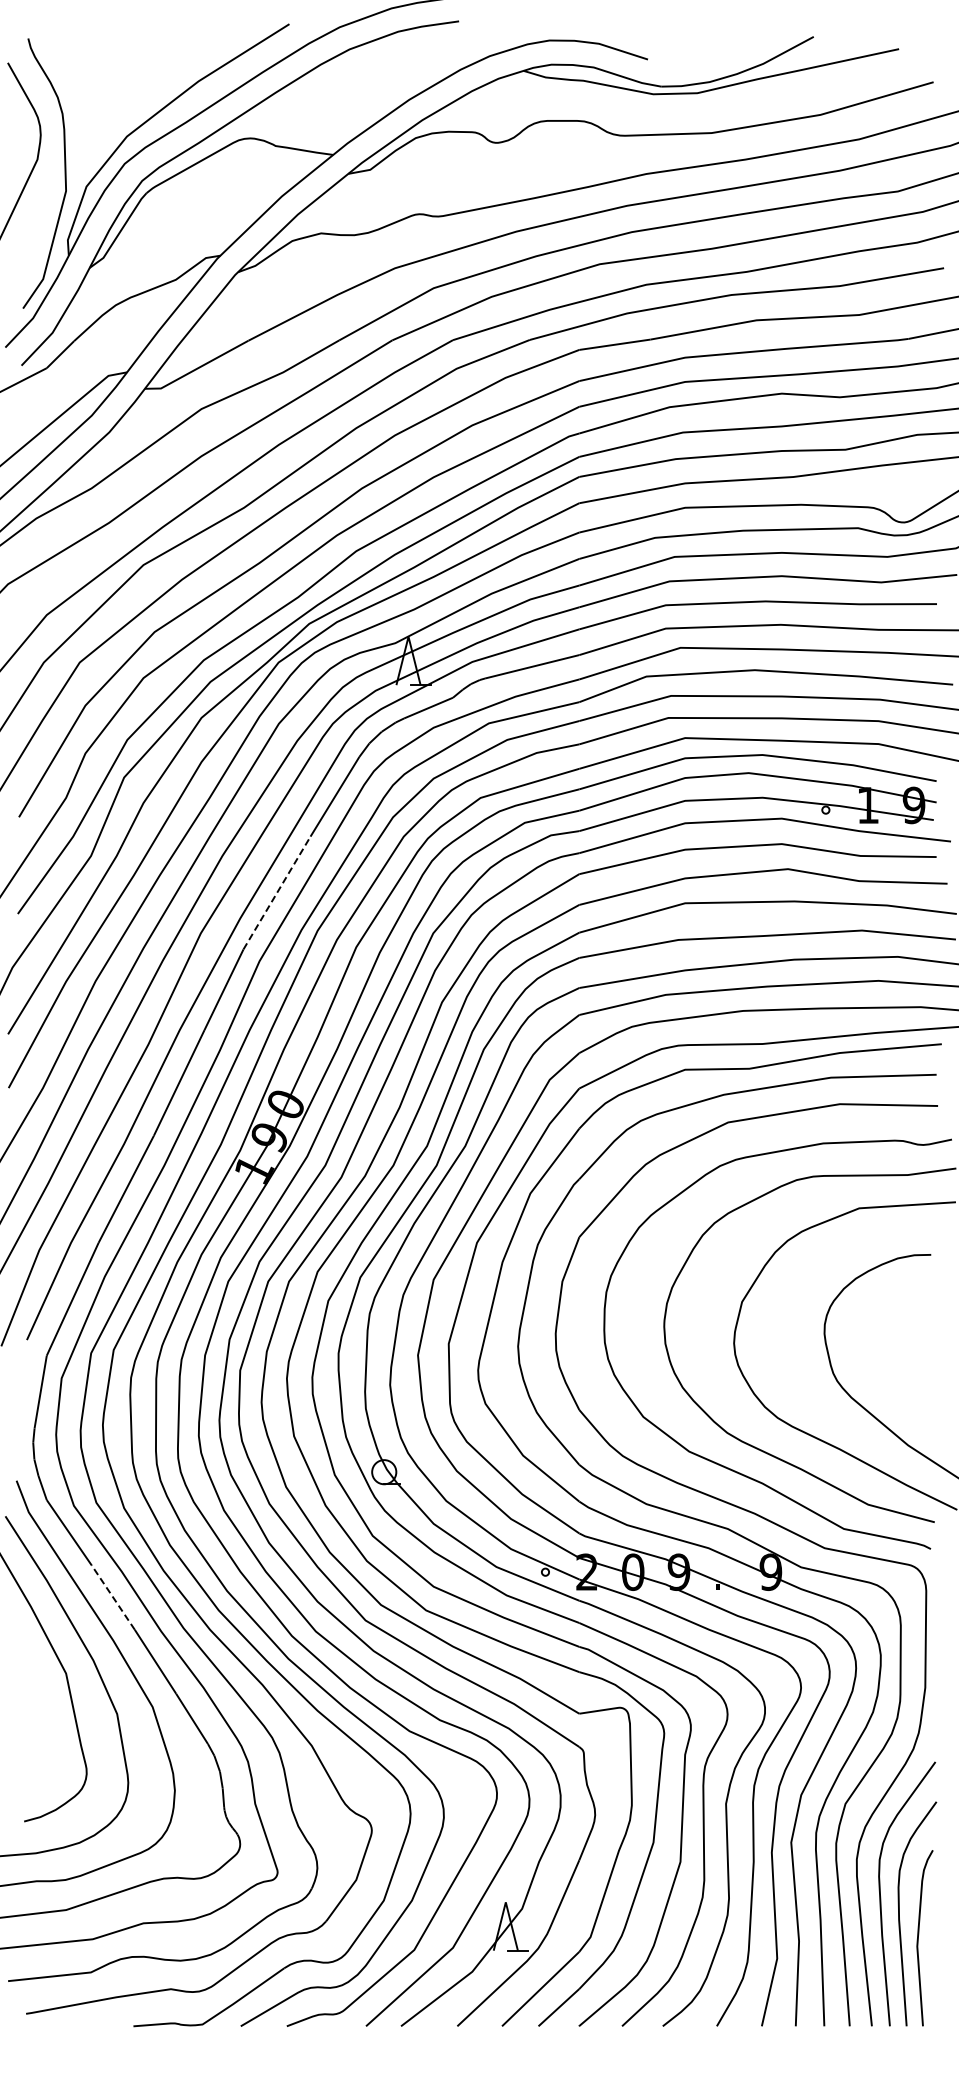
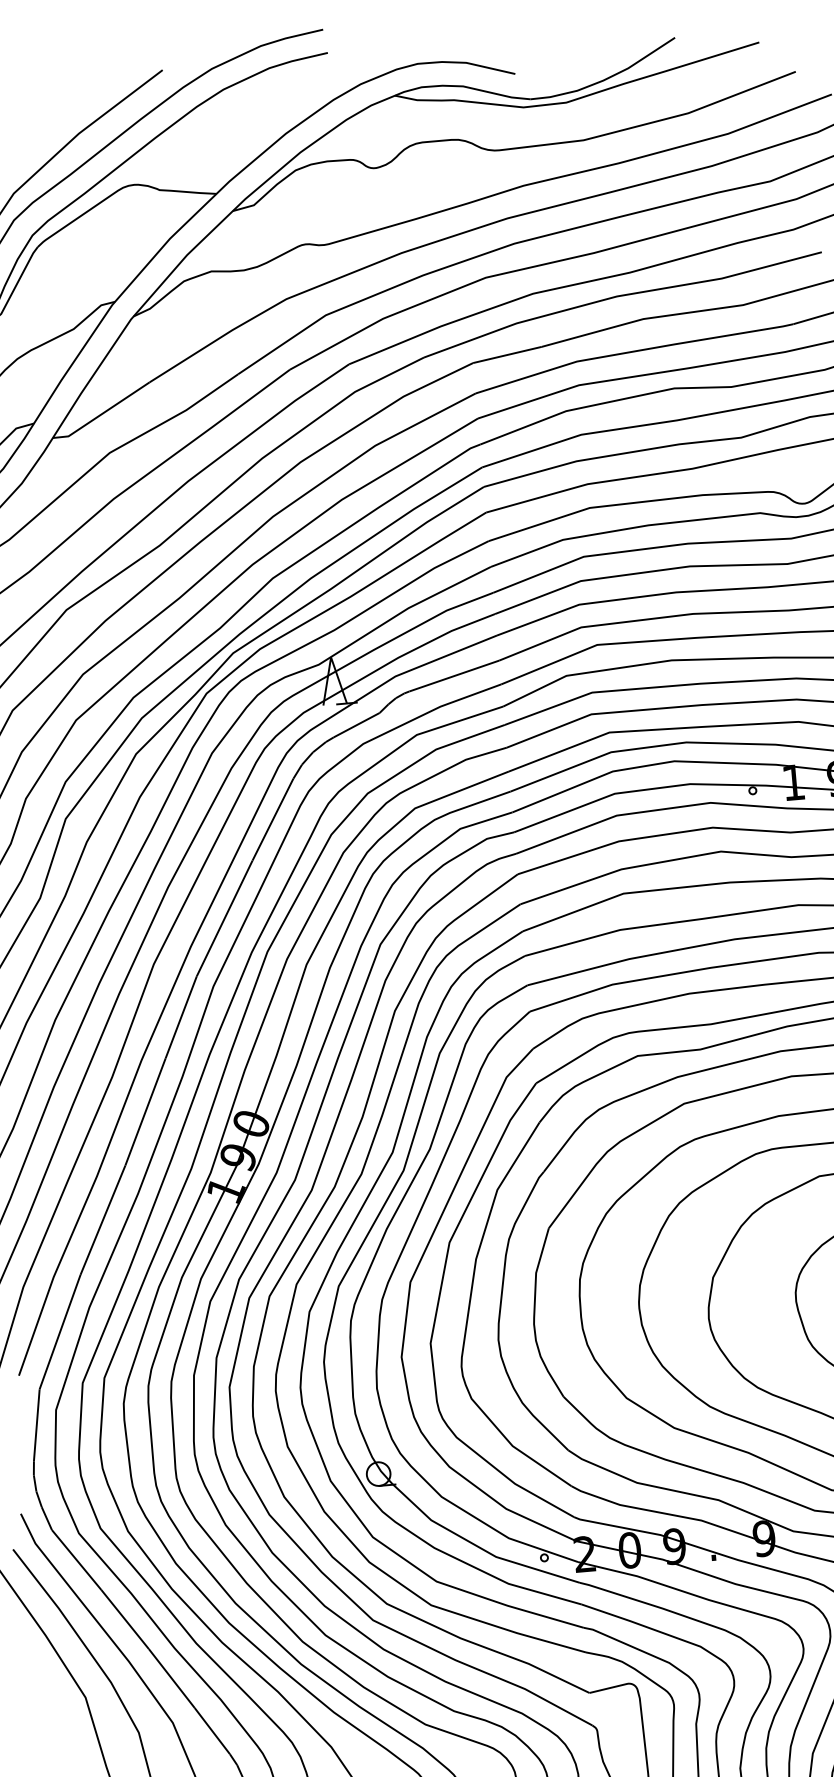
line: (277, 893) -> (225, 918), dashed -> solid
line: (113, 1597) -> (125, 1619), dashed -> solid

